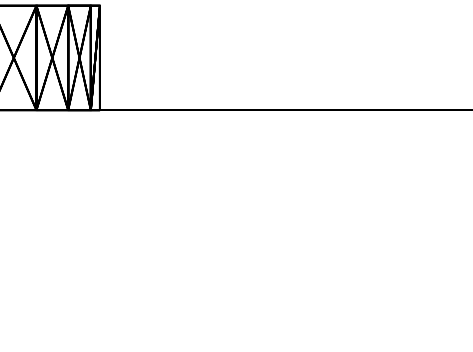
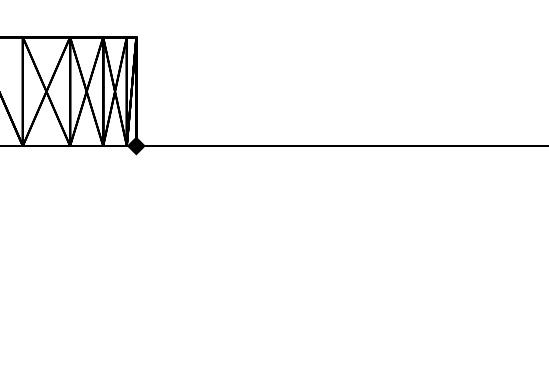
fill: (99, 109) -> (135, 145), added

